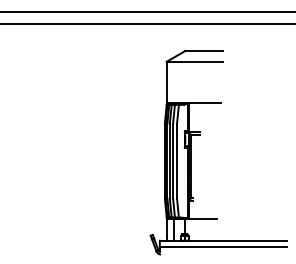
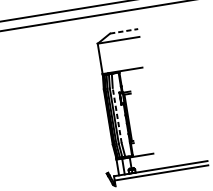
line: (204, 51) -> (124, 31), solid -> dashed
line: (177, 161) -> (117, 115), solid -> dashed

